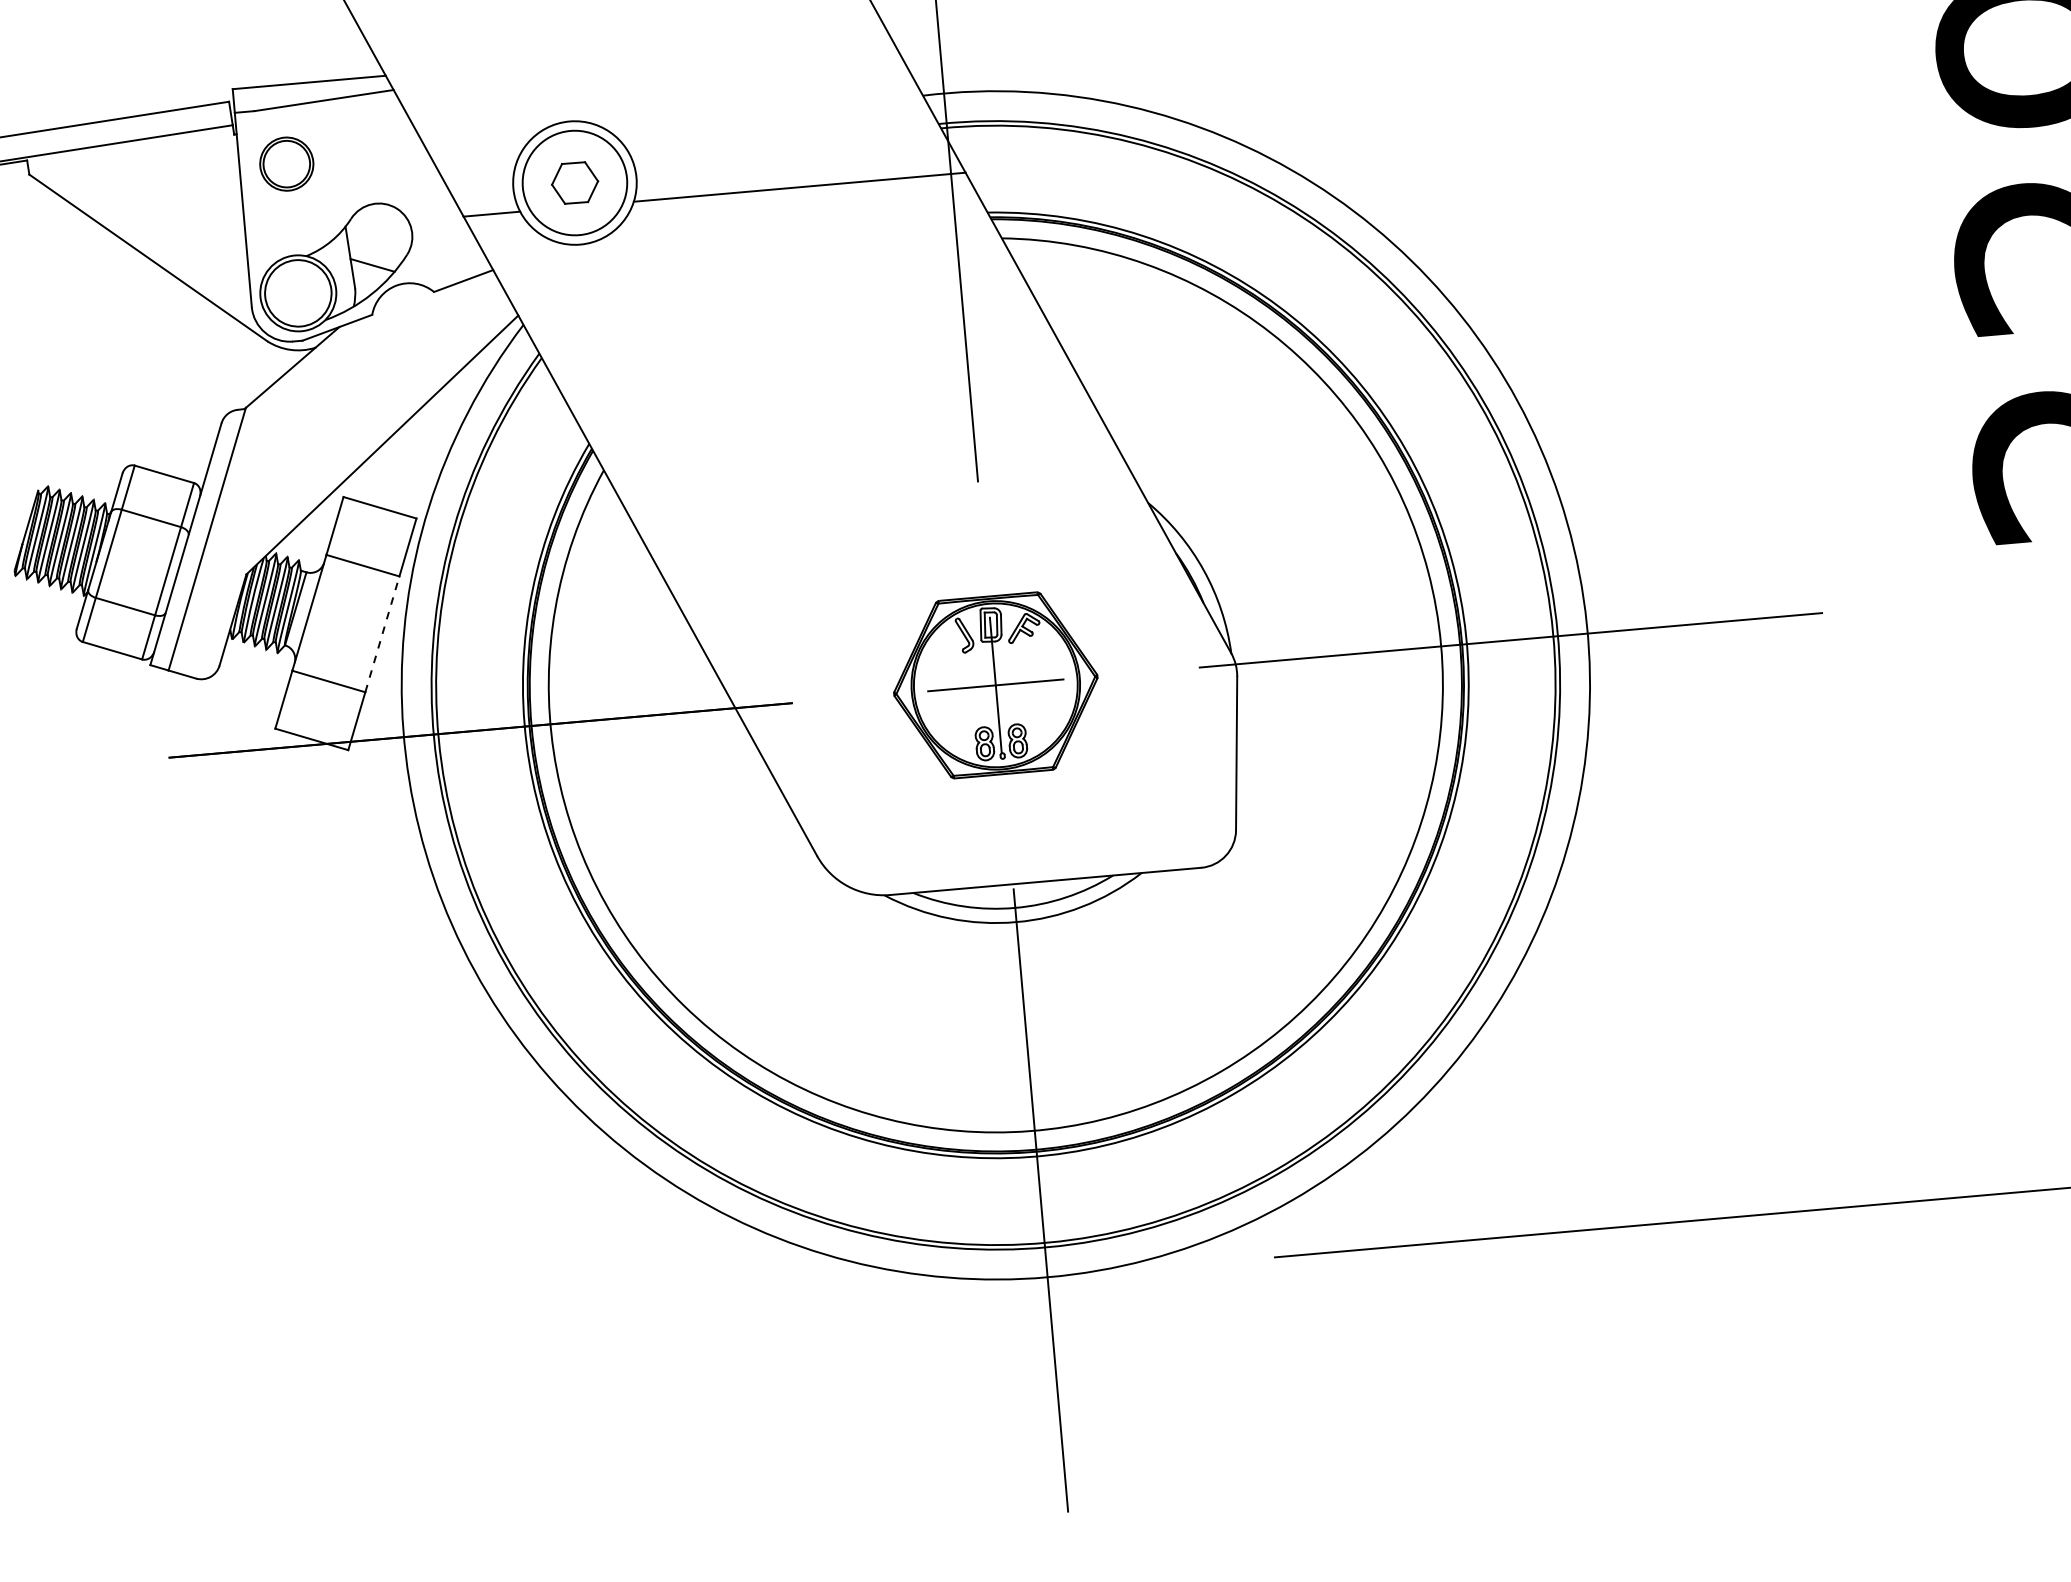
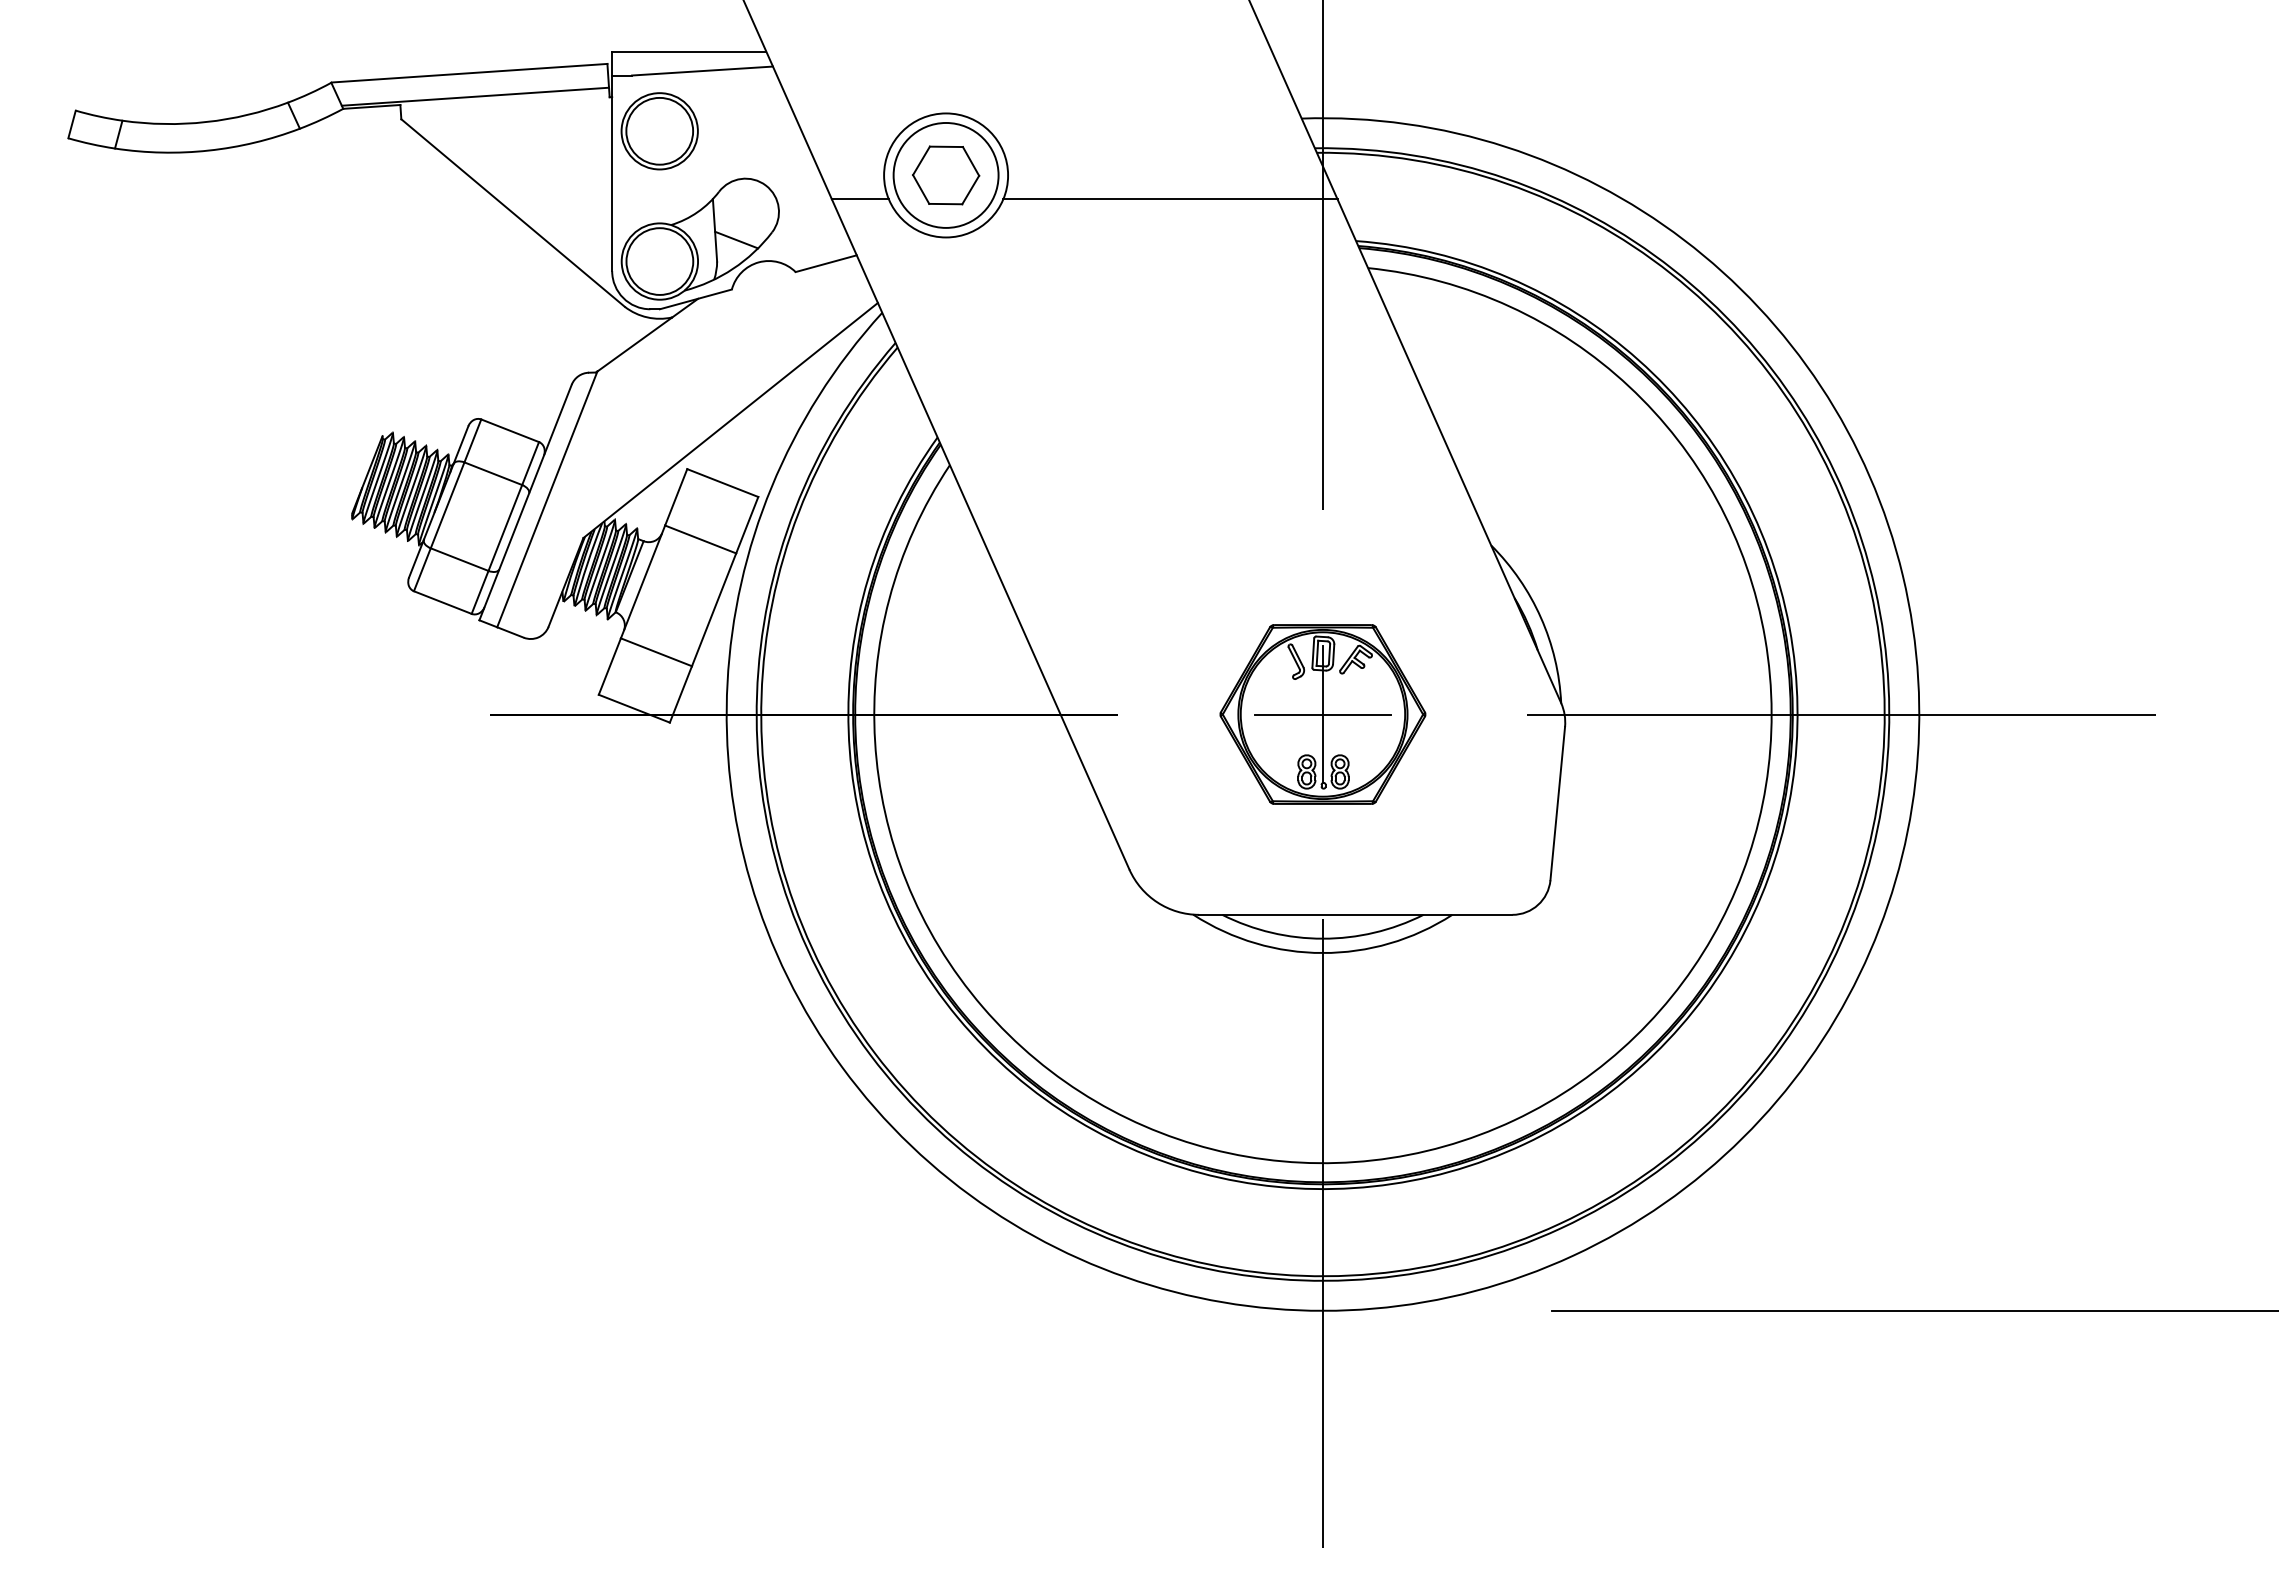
part: (286, 164) -> (659, 131), size x1.43
part: (575, 183) -> (946, 175), size x1.43
line: (382, 633) -> (714, 609), dashed -> solid

